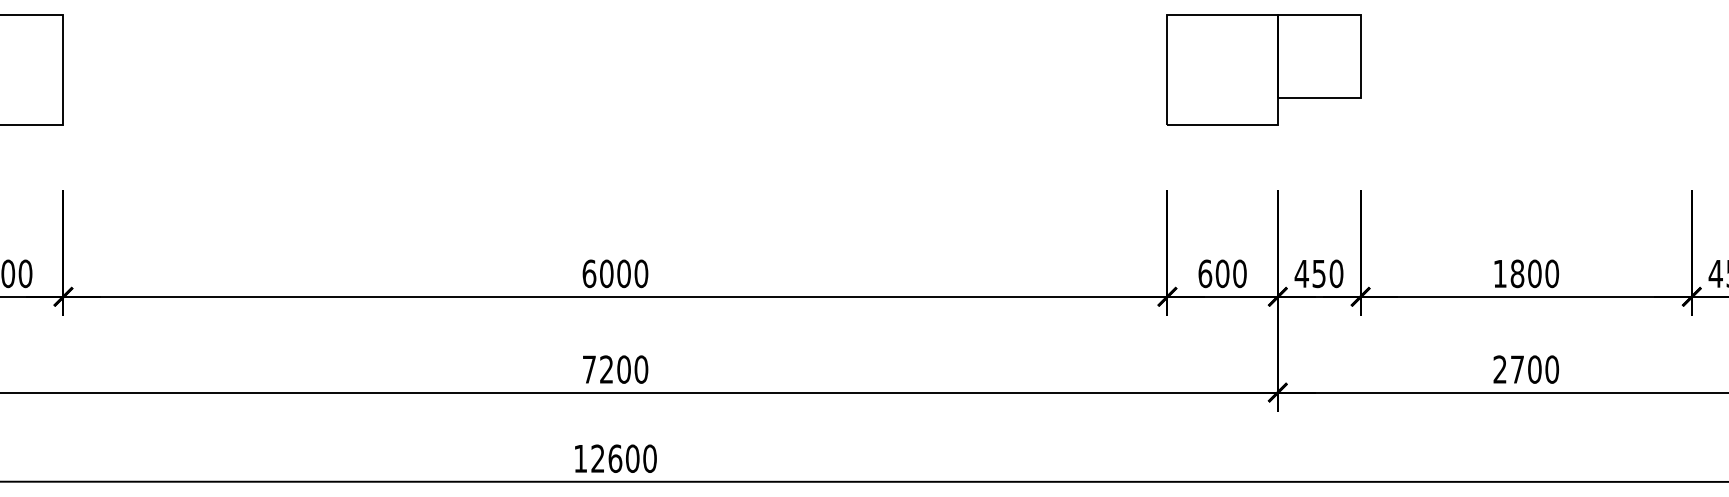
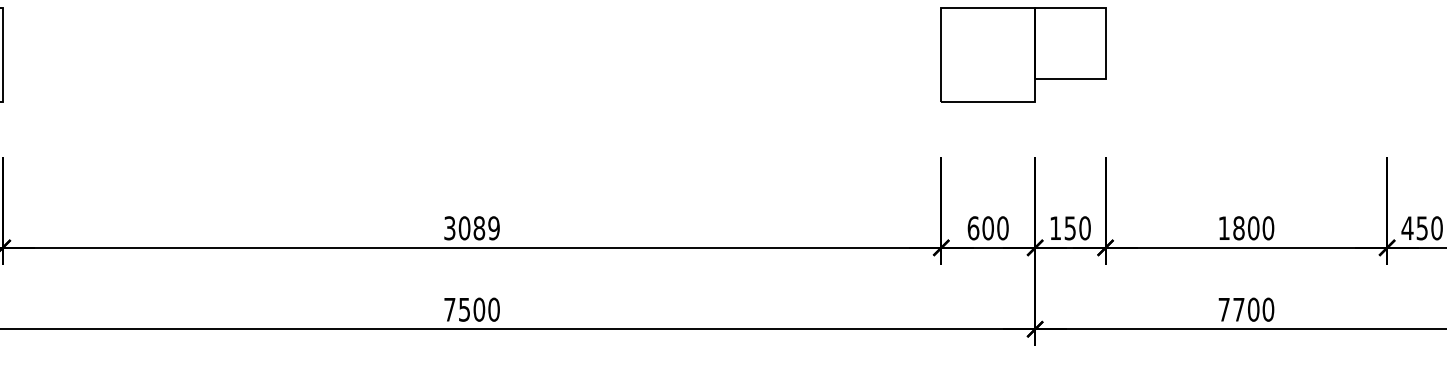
text: (615, 273) -> (472, 228), 6000 -> 3089
text: (1301, 273) -> (1055, 228), 450 -> 150
text: (606, 369) -> (464, 309), 7200 -> 7500
text: (1499, 369) -> (1223, 309), 2700 -> 7700

